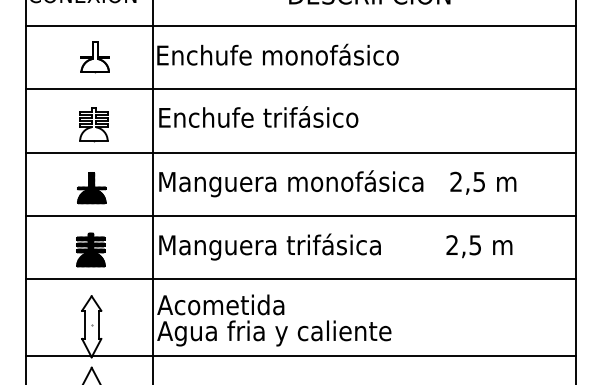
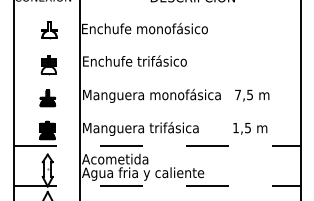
line: (300, 25) -> (156, 13), removed
line: (300, 89) -> (156, 46), removed
line: (300, 152) -> (156, 79), removed
text: (455, 181) -> (237, 94), 2,5 -> 7,5
line: (300, 215) -> (156, 112), removed
text: (451, 244) -> (235, 127), 2,5 -> 1,5
line: (301, 278) -> (157, 145), solid -> dashed
line: (301, 355) -> (157, 185), solid -> dashed

